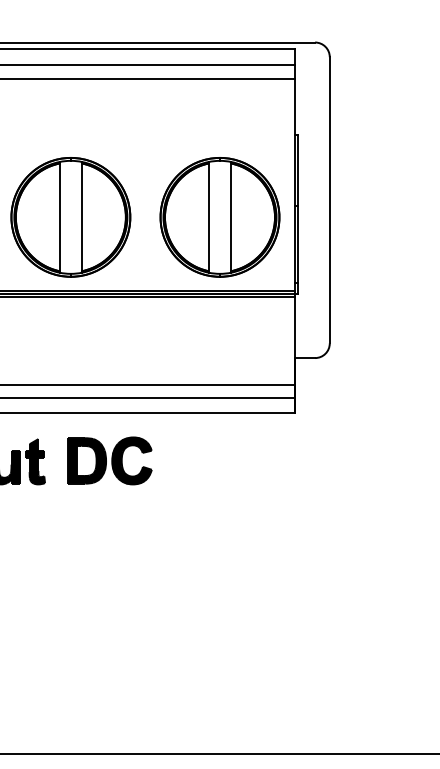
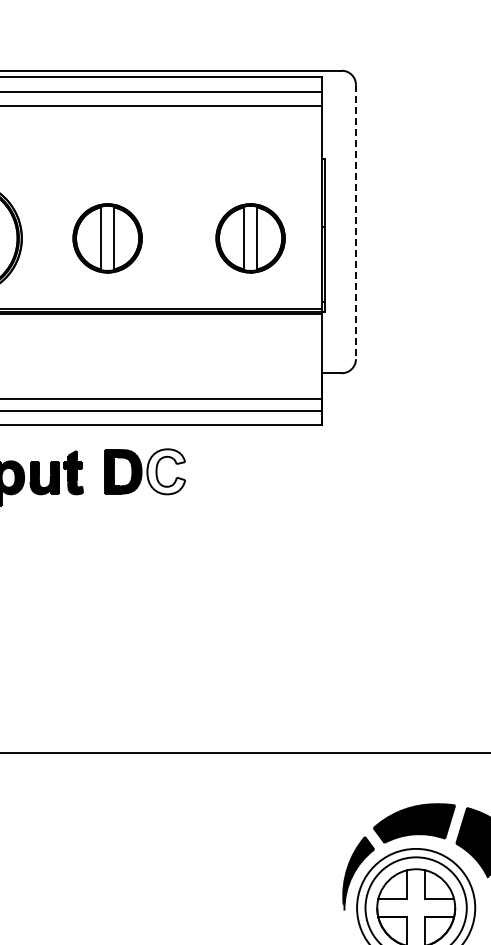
line: (329, 200) -> (355, 222), solid -> dashed
part: (70, 217) -> (107, 238), size x0.6
part: (219, 217) -> (250, 238), size x0.6
fill: (132, 460) -> (166, 471), removed

